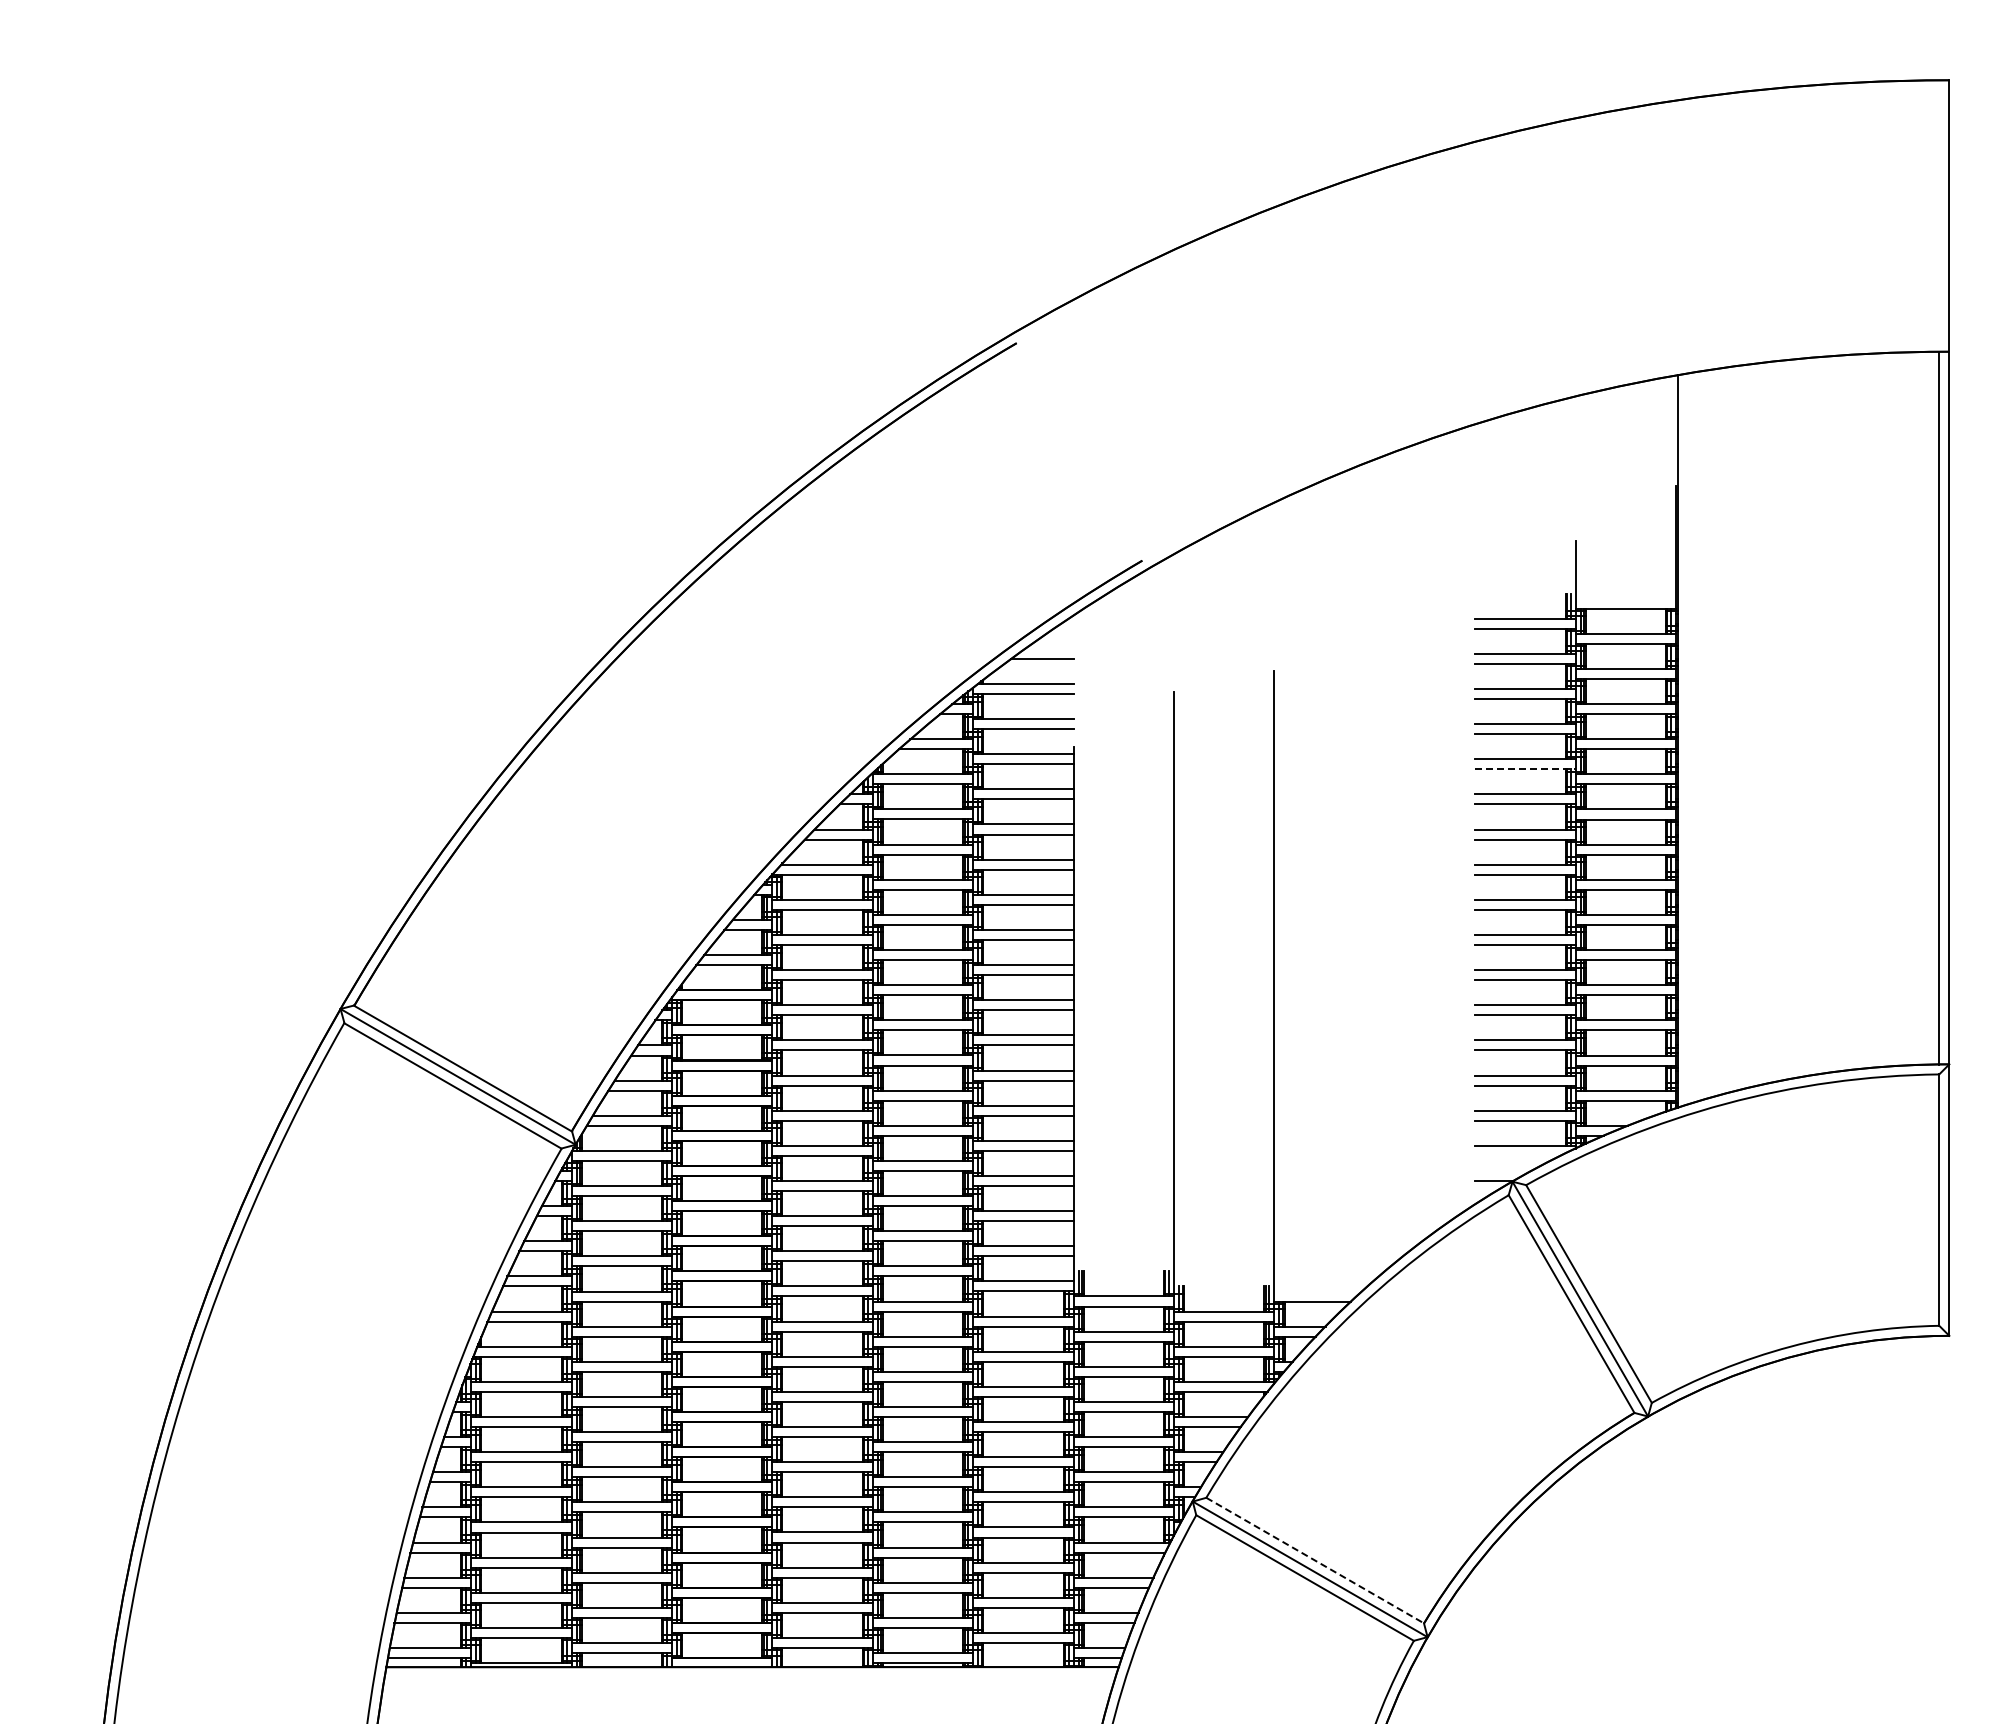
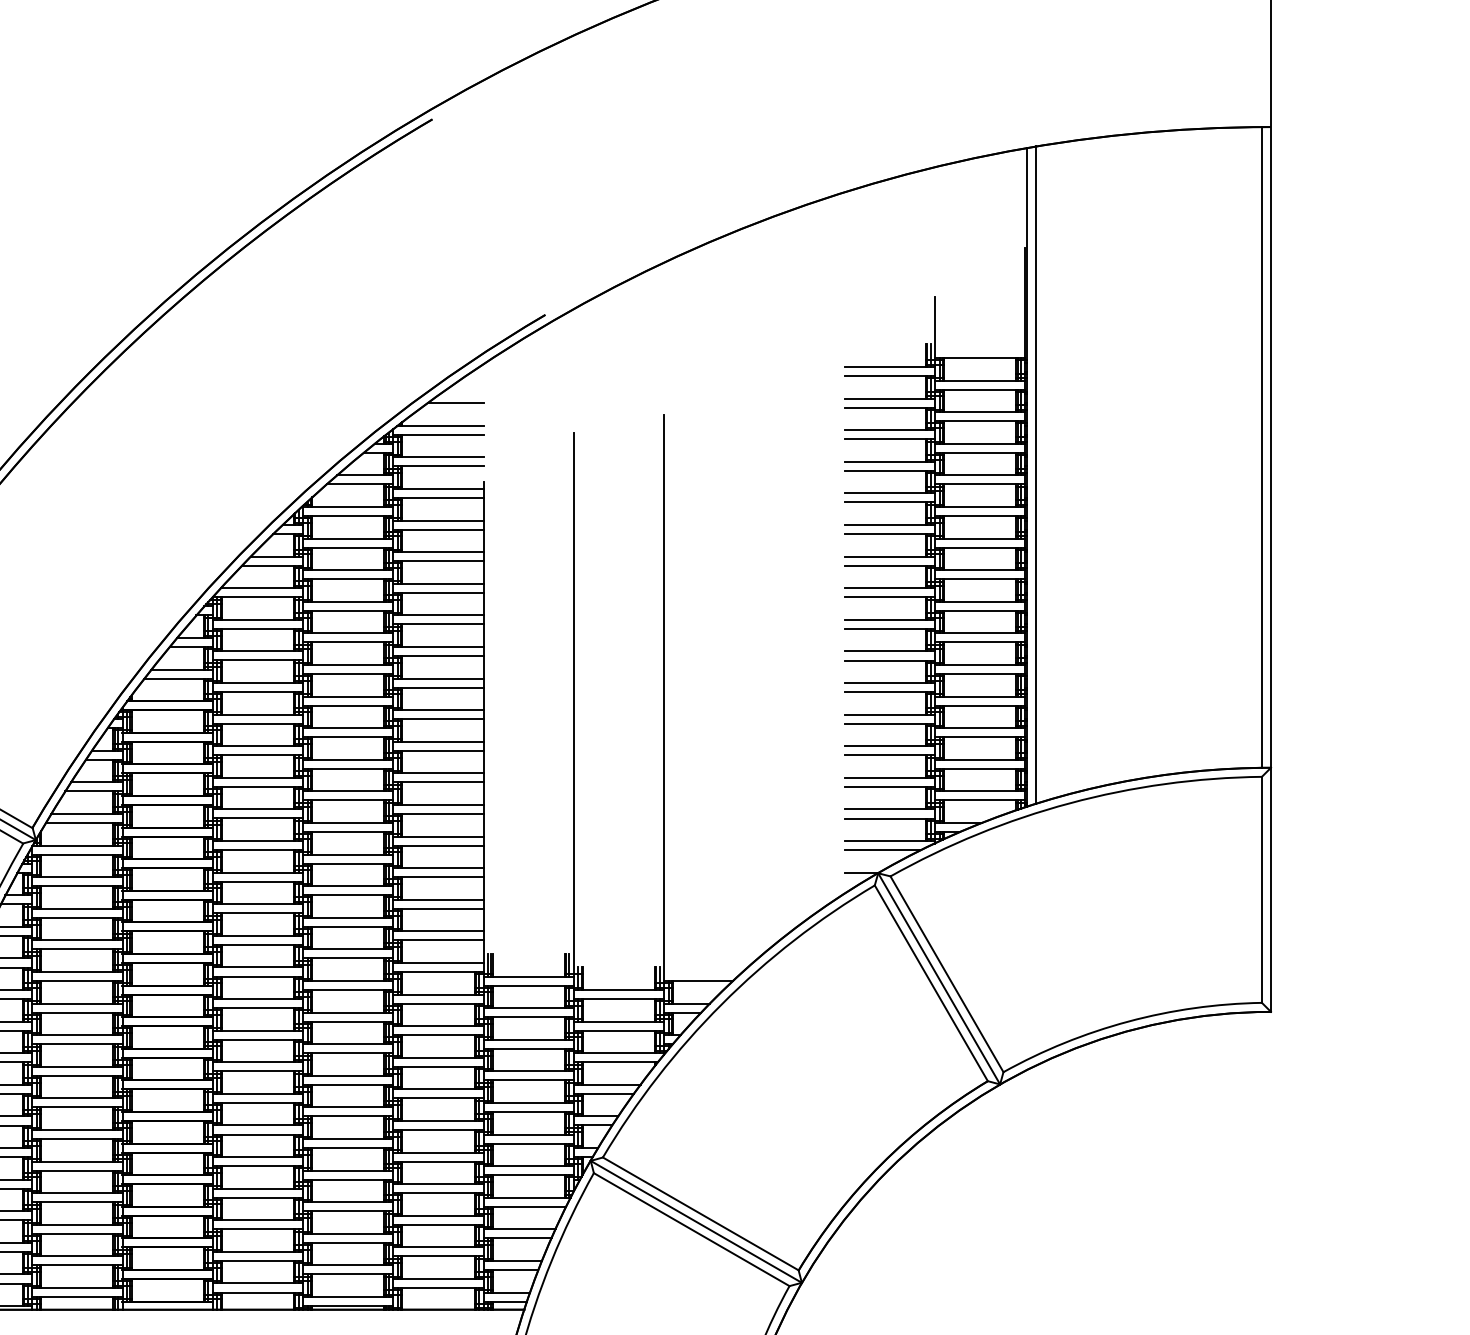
line: (1688, 738) -> (1036, 474), added
line: (1526, 769) -> (890, 502), dashed -> solid
line: (1517, 1155) -> (882, 849), added
line: (1315, 1560) -> (701, 1213), dashed -> solid

